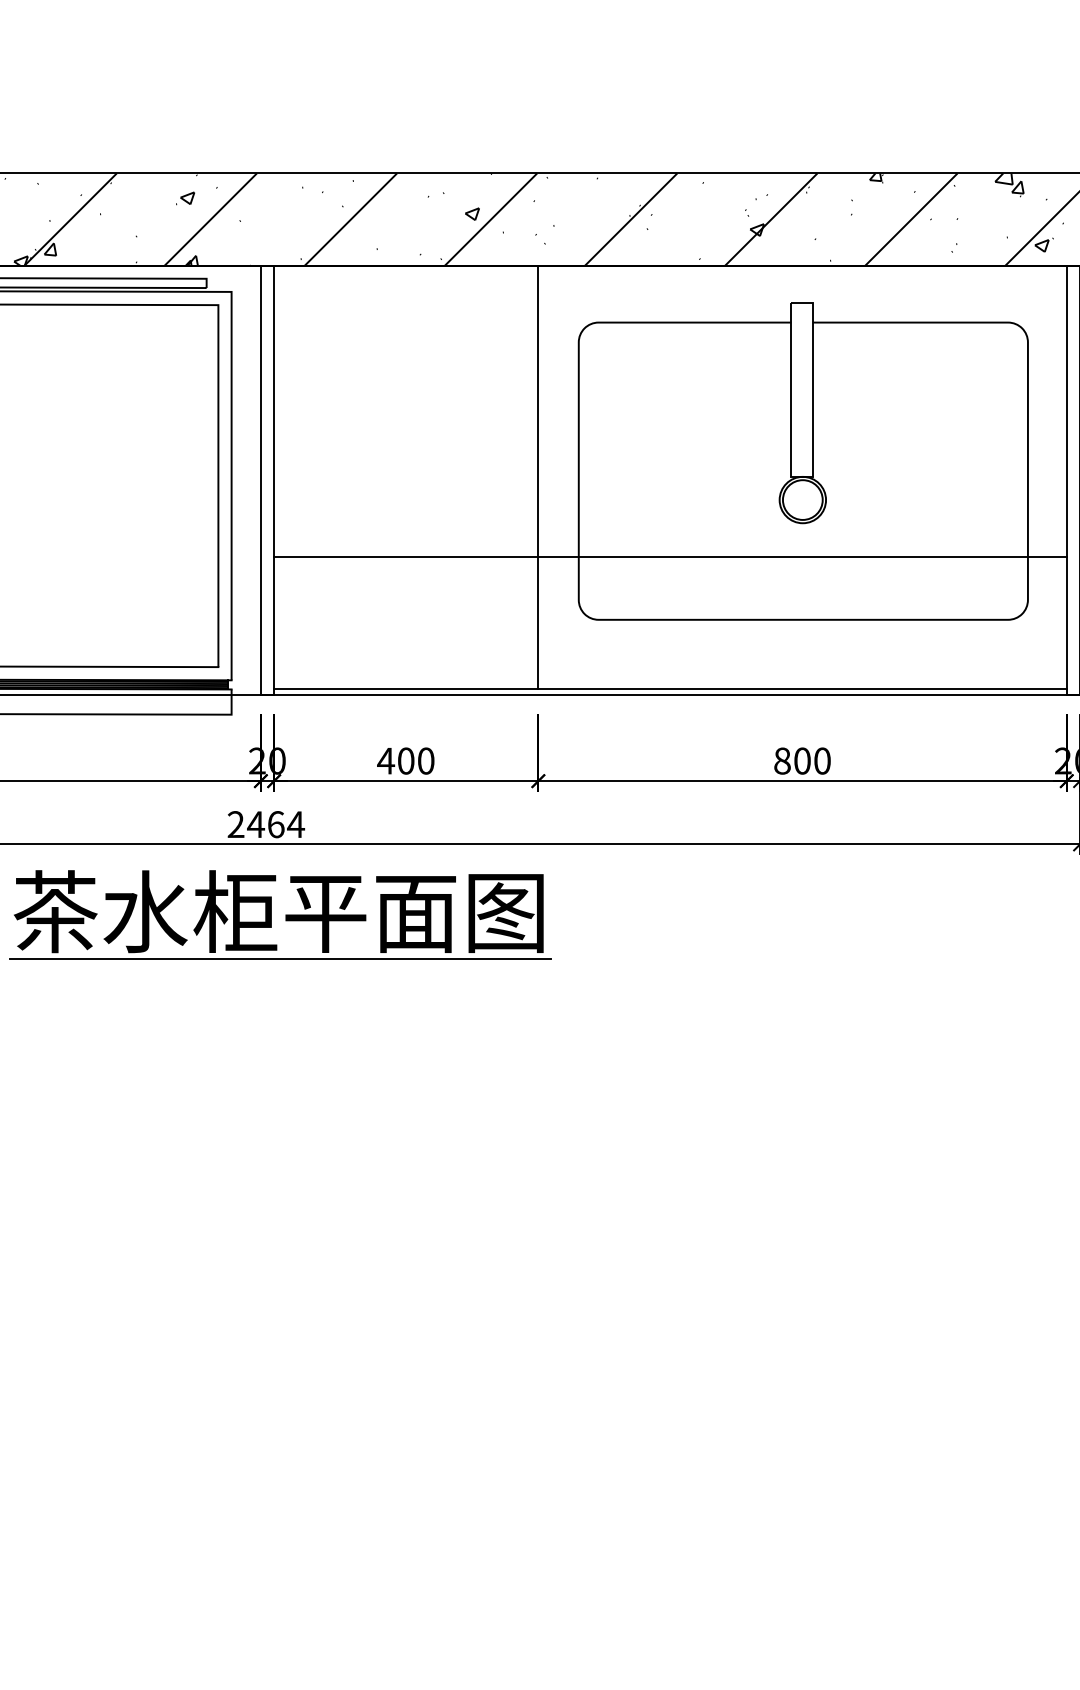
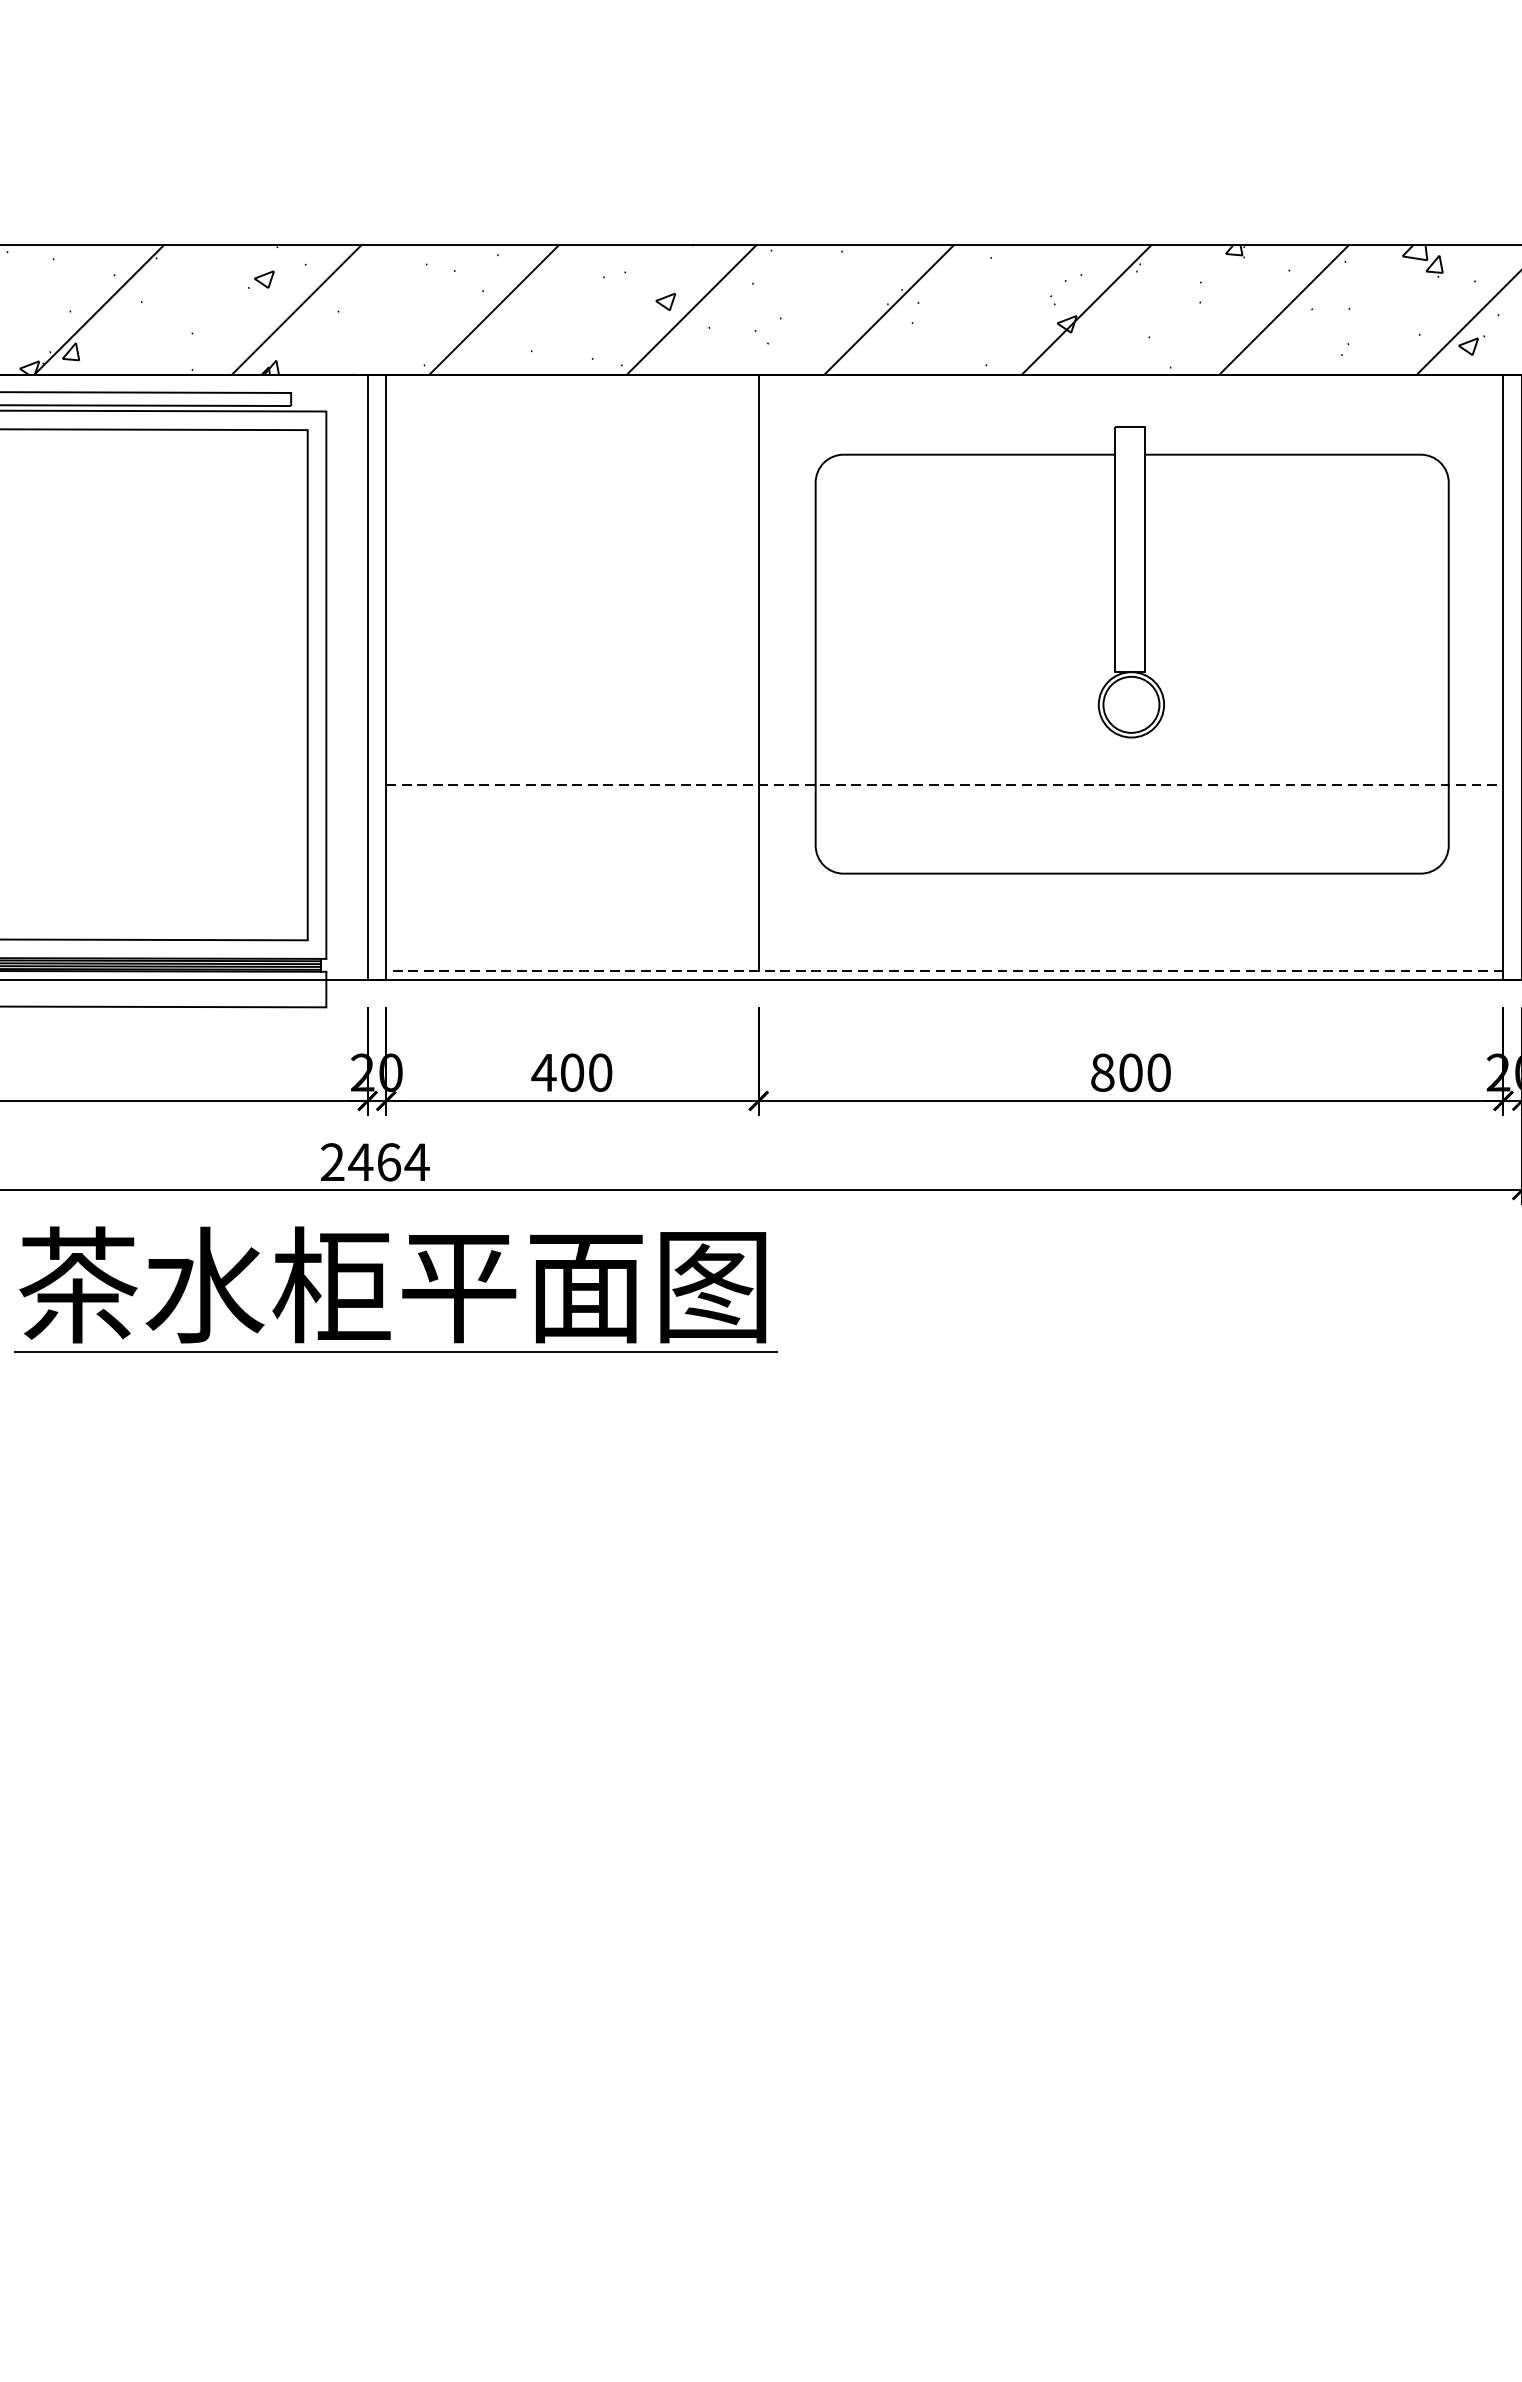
line: (670, 556) -> (944, 784), solid -> dashed
line: (669, 688) -> (943, 970), solid -> dashed

